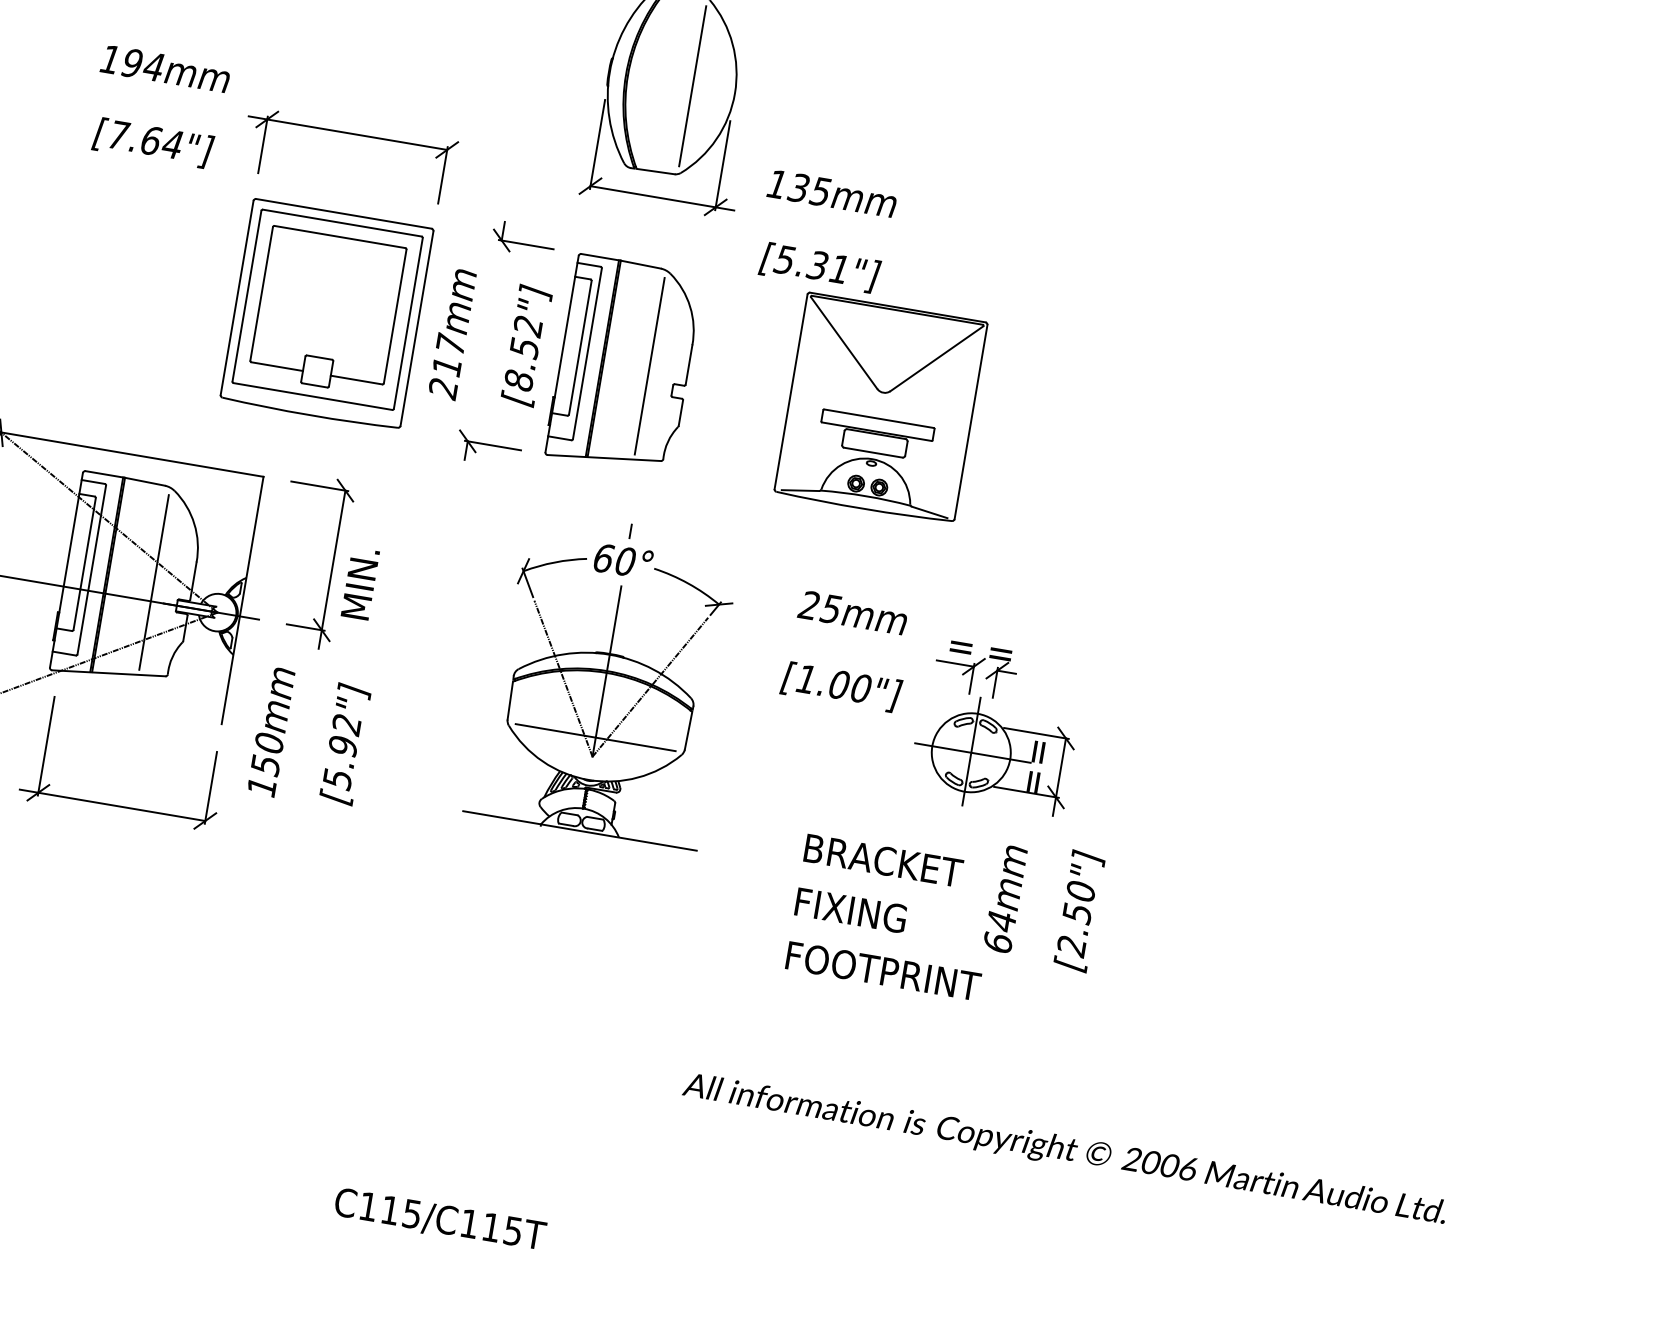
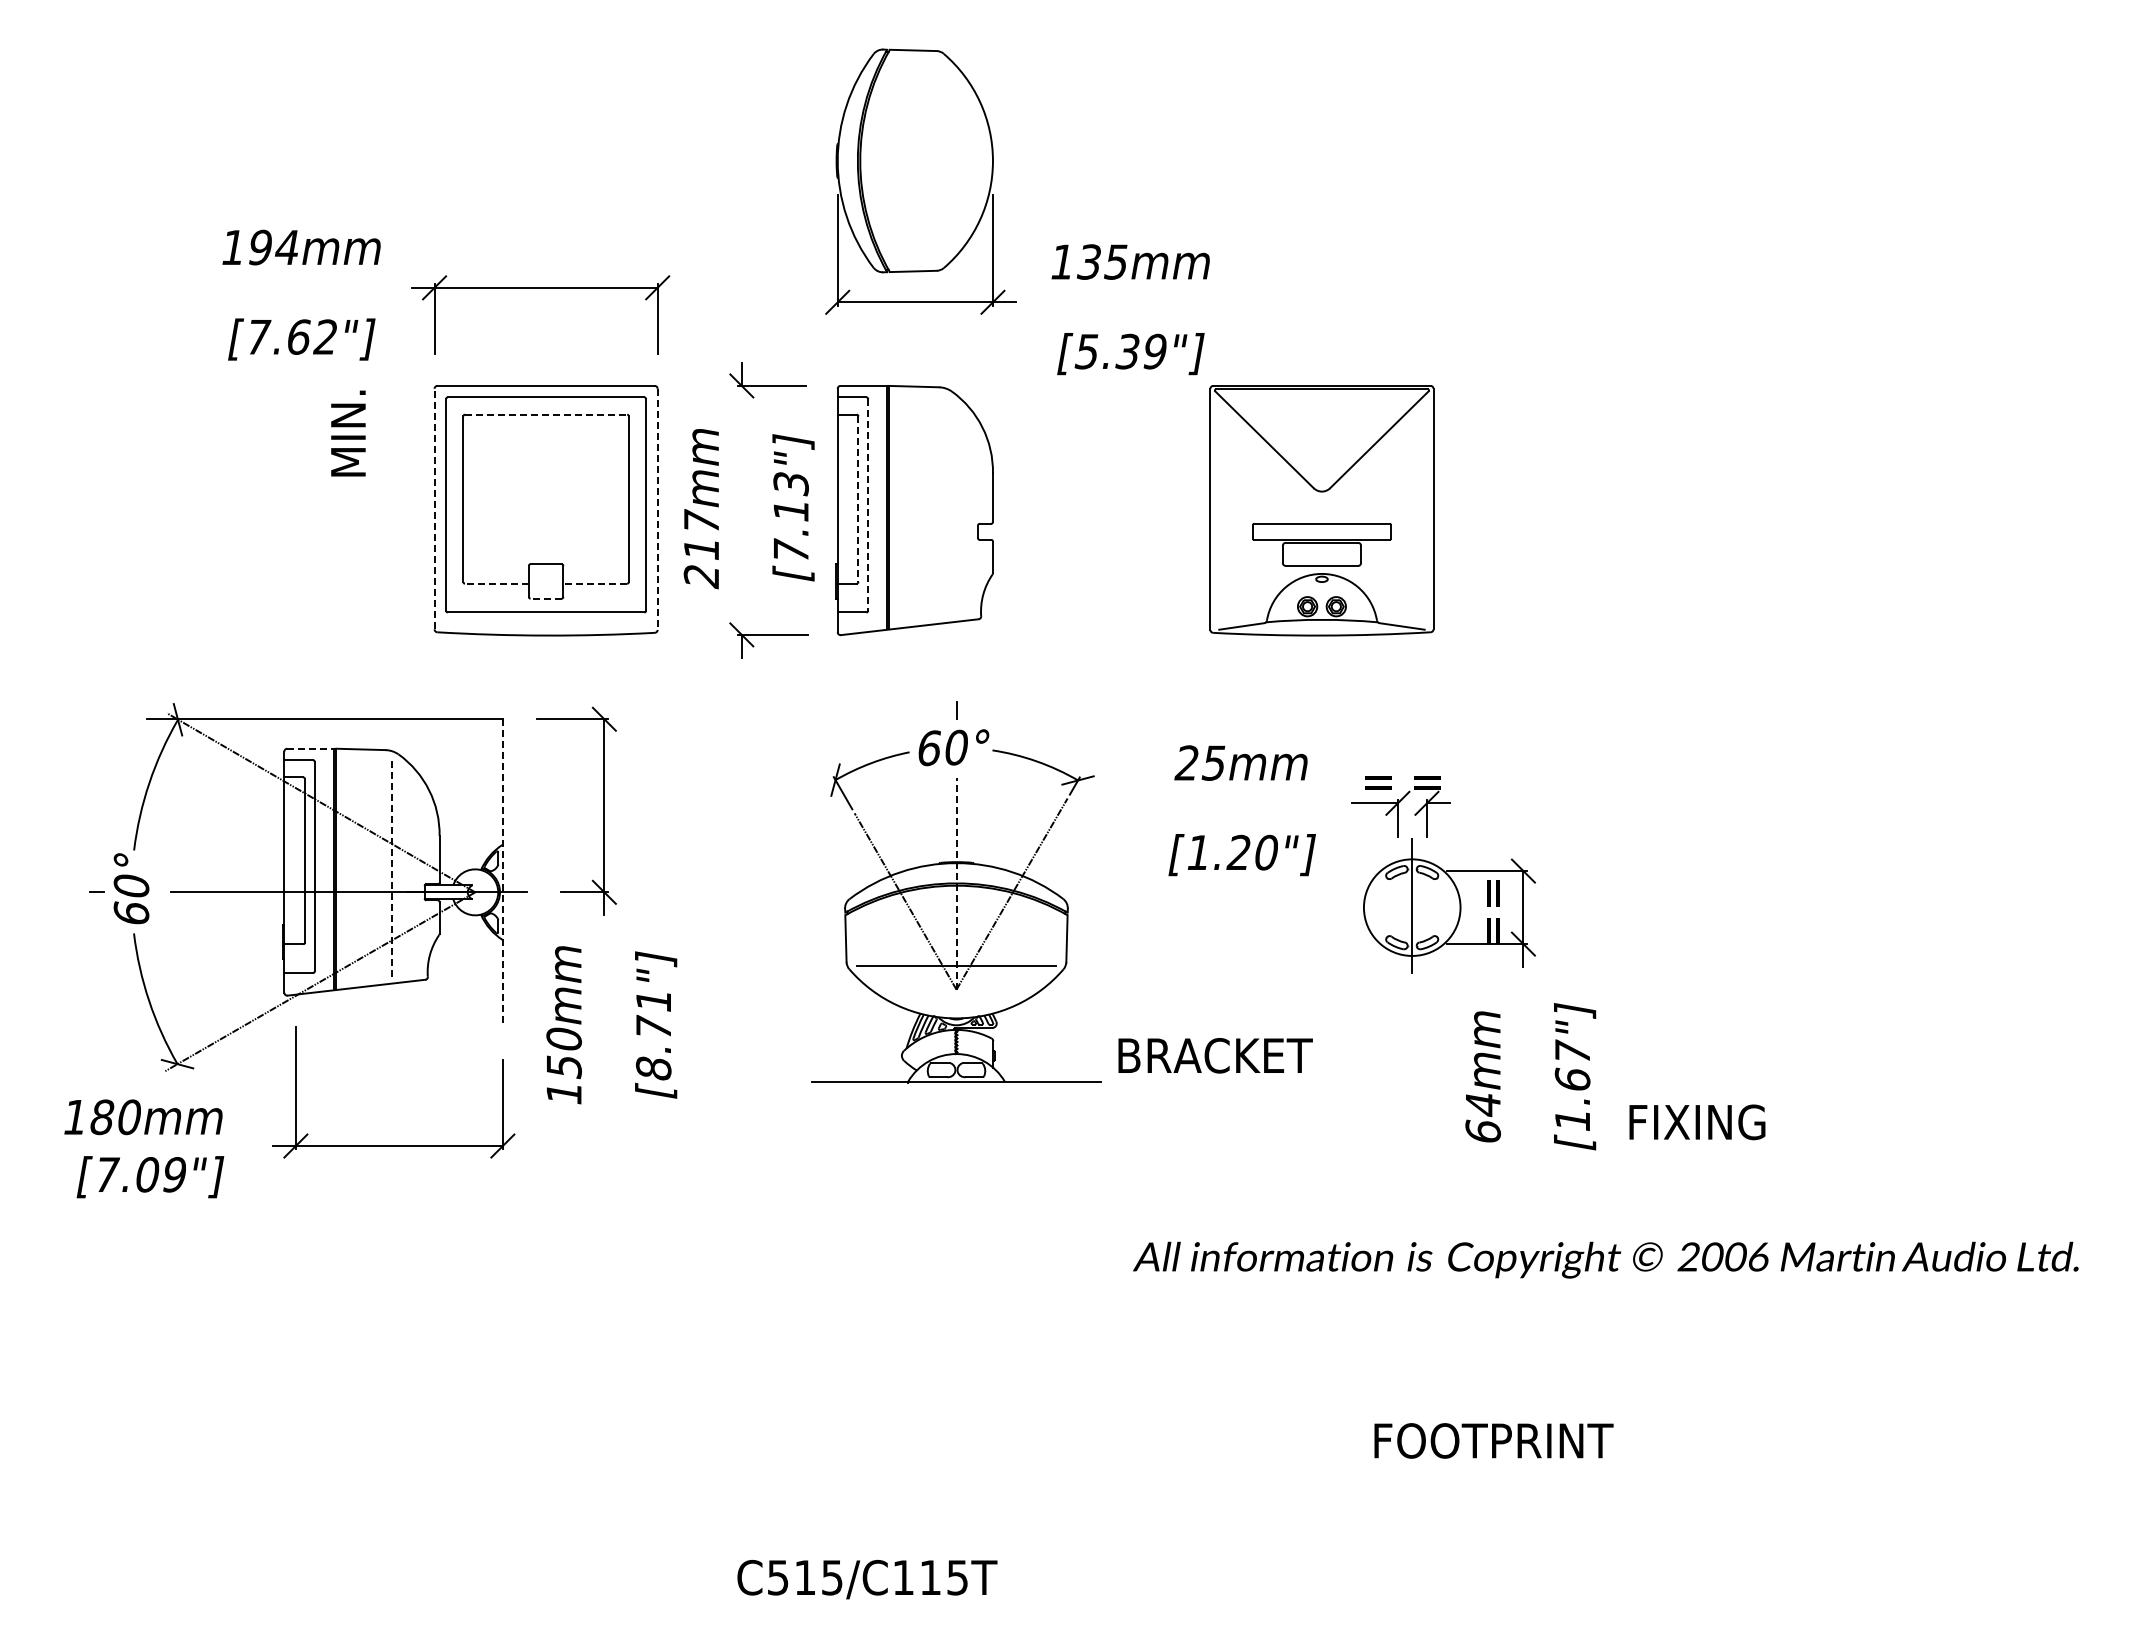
line: (692, 85) -> (940, 160), removed
text: (171, 143) -> (324, 336), [7.64"] -> [7.62"]
line: (340, 236) -> (546, 414), solid -> dashed
text: (839, 269) -> (1154, 351), [5.31"] -> [5.39"]
line: (237, 297) -> (434, 508), solid -> dashed
line: (416, 328) -> (657, 509), solid -> dashed
line: (580, 348) -> (858, 499), solid -> dashed
text: (523, 353) -> (790, 517), [8.52"] -> [7.13"]
line: (587, 353) -> (868, 504), solid -> dashed
line: (649, 365) -> (945, 506), removed
line: (276, 366) -> (496, 583), solid -> dashed
line: (356, 379) -> (595, 583), solid -> dashed
line: (315, 385) -> (546, 598), solid -> dashed
part: (880, 407) -> (1321, 510), moved
line: (106, 474) -> (312, 748), solid -> dashed
line: (154, 582) -> (392, 869), solid -> dashed
text: (360, 583) -> (348, 433), moved
line: (242, 601) -> (502, 873), solid -> dashed
line: (606, 671) -> (956, 884), solid -> dashed
text: (838, 684) -> (1238, 852), [1.00"] -> [1.20"]
text: (341, 752) -> (653, 1035), [5.92"] -> [8.71"]
line: (972, 752) -> (1413, 907), removed
text: (883, 860) -> (1215, 1055), moved
text: (851, 910) -> (1697, 1122), moved
text: (1076, 918) -> (1572, 1086), [2.50"] -> [1.67"]
text: (883, 970) -> (1493, 1440), moved
text: (1064, 1150) -> (1605, 1259), moved
text: (368, 1206) -> (778, 1577), C115/C115T -> C515/C115T

